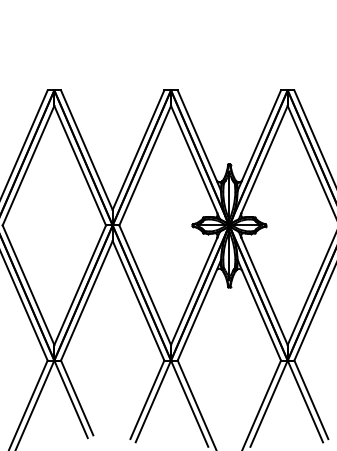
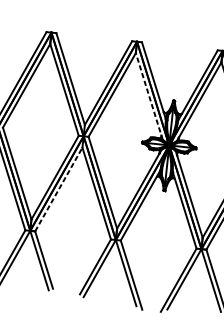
line: (195, 162) -> (149, 96), solid -> dashed
line: (87, 300) -> (59, 189), solid -> dashed

